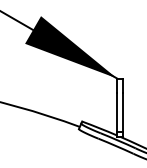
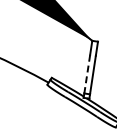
line: (117, 112) -> (87, 74), solid -> dashed

